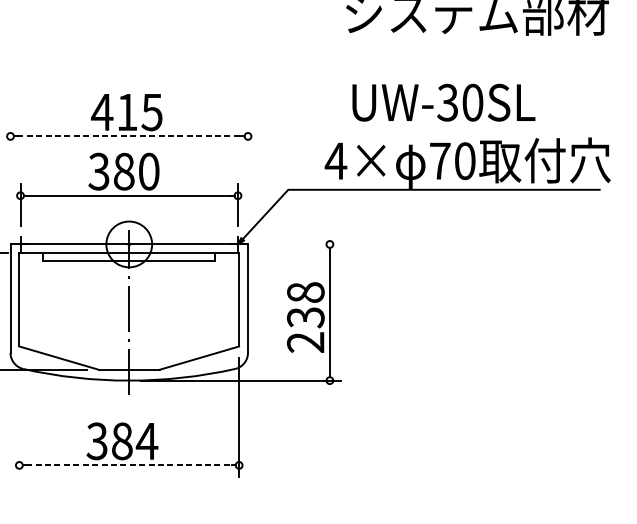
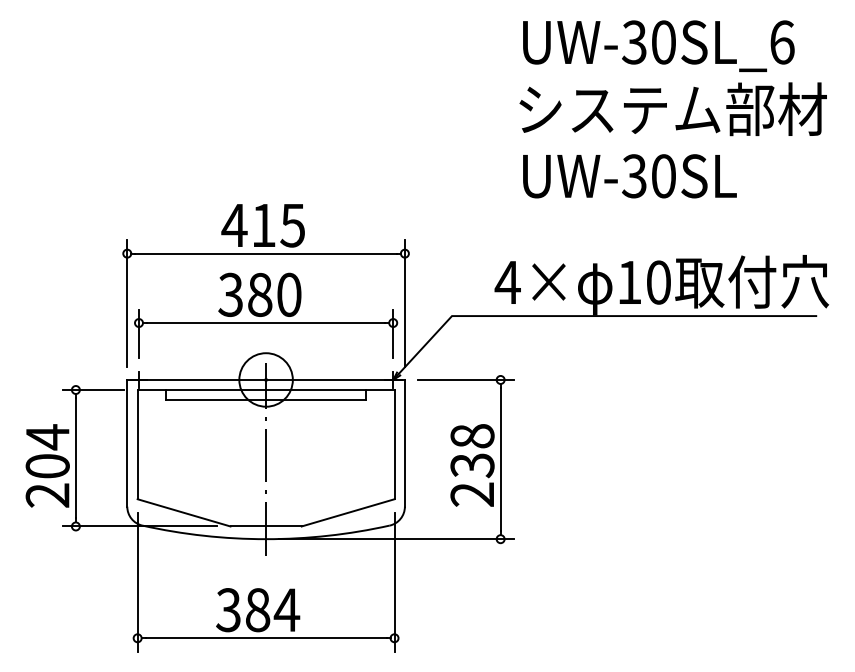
text: (443, 102) -> (629, 176), moved
line: (129, 136) -> (266, 253), dashed -> solid
text: (440, 161) -> (629, 282), 70 -> 10
line: (10, 179) -> (127, 303), added
line: (247, 179) -> (404, 303), added
line: (300, 244) -> (466, 379), added
line: (19, 416) -> (137, 581), added
line: (129, 465) -> (266, 638), dashed -> solid

